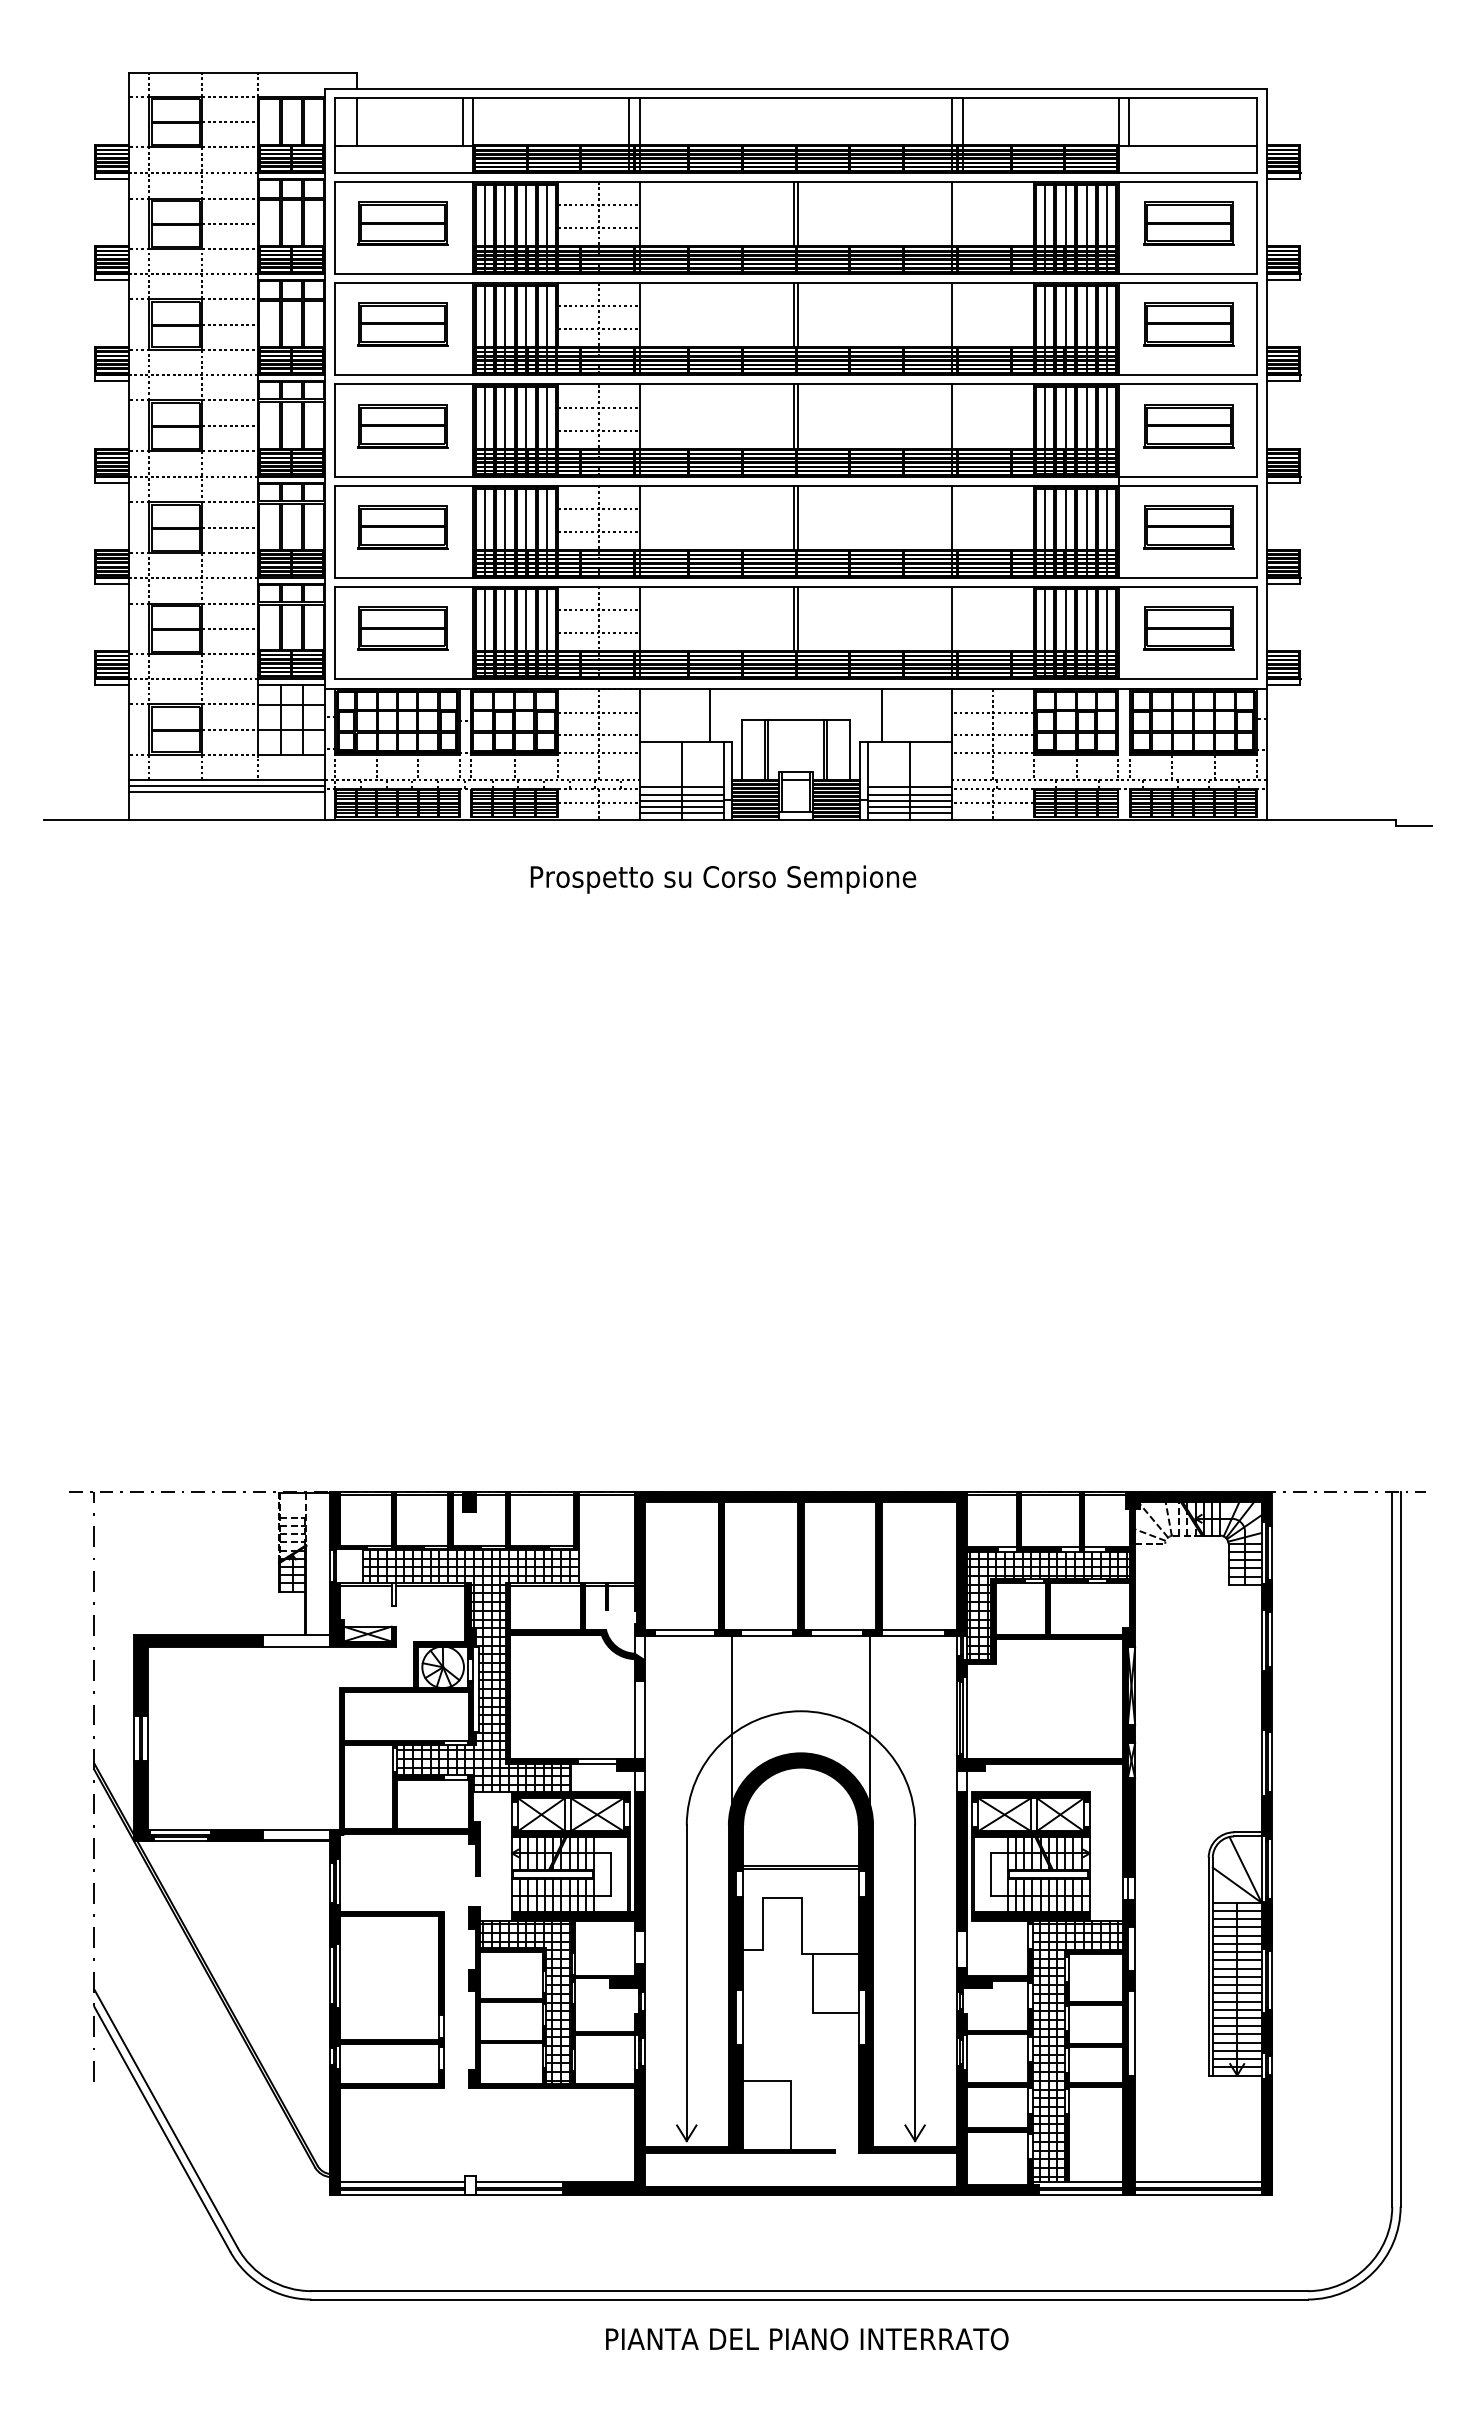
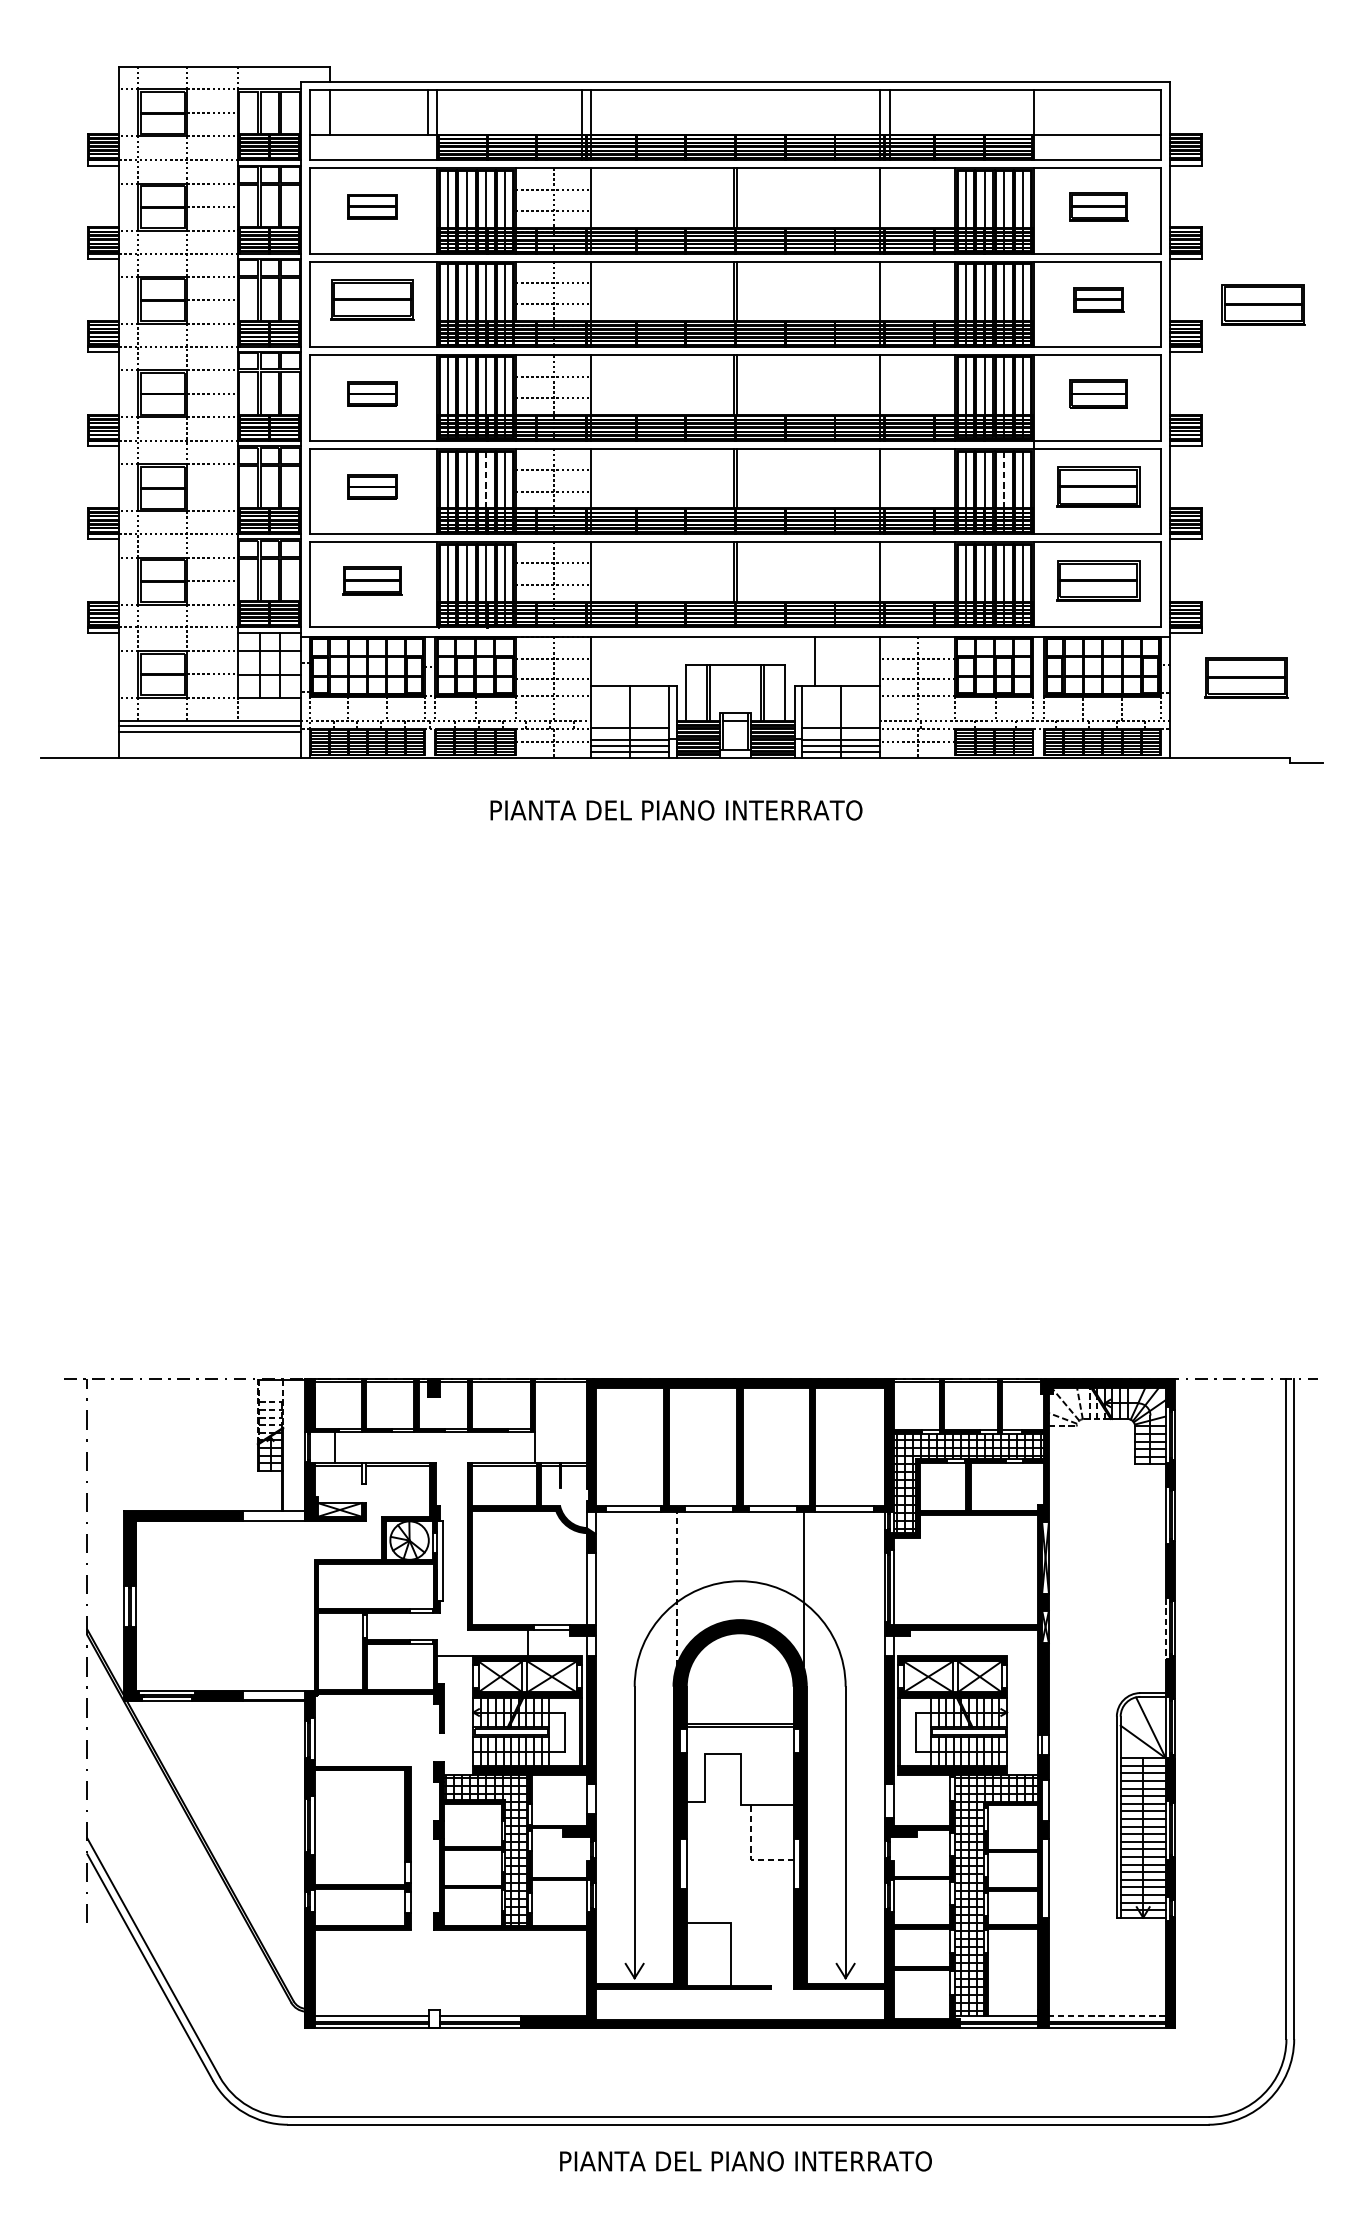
line: (1129, 121) -> (1043, 112), removed
part: (402, 223) -> (372, 206), size x0.6
part: (1188, 223) -> (1098, 206), size x0.7
part: (1188, 324) -> (1098, 300), size x0.6
part: (1366, 329) -> (1262, 304), added
part: (402, 426) -> (372, 394), size x0.6
part: (1188, 426) -> (1098, 394), size x0.7
line: (526, 519) -> (486, 480), solid -> dashed
line: (1086, 519) -> (1003, 480), solid -> dashed
line: (229, 527) -> (212, 487), removed
part: (402, 527) -> (372, 487), size x0.6
part: (402, 628) -> (372, 580), size x0.7
line: (710, 715) -> (656, 661), removed
part: (1348, 733) -> (1246, 677), added
line: (681, 795) -> (629, 735), removed
line: (910, 795) -> (841, 735), removed
text: (739, 879) -> (683, 812), Prospetto su Corso Sempione -> PIANTA DEL PIANO INTERRATO
hatch: (470, 1670) -> (434, 1543), removed
line: (732, 1719) -> (676, 1588), solid -> dashed
line: (1261, 1762) -> (1165, 1628), solid -> dashed
line: (812, 2007) -> (750, 1854), solid -> dashed
line: (1197, 2182) -> (1106, 2016), solid -> dashed

